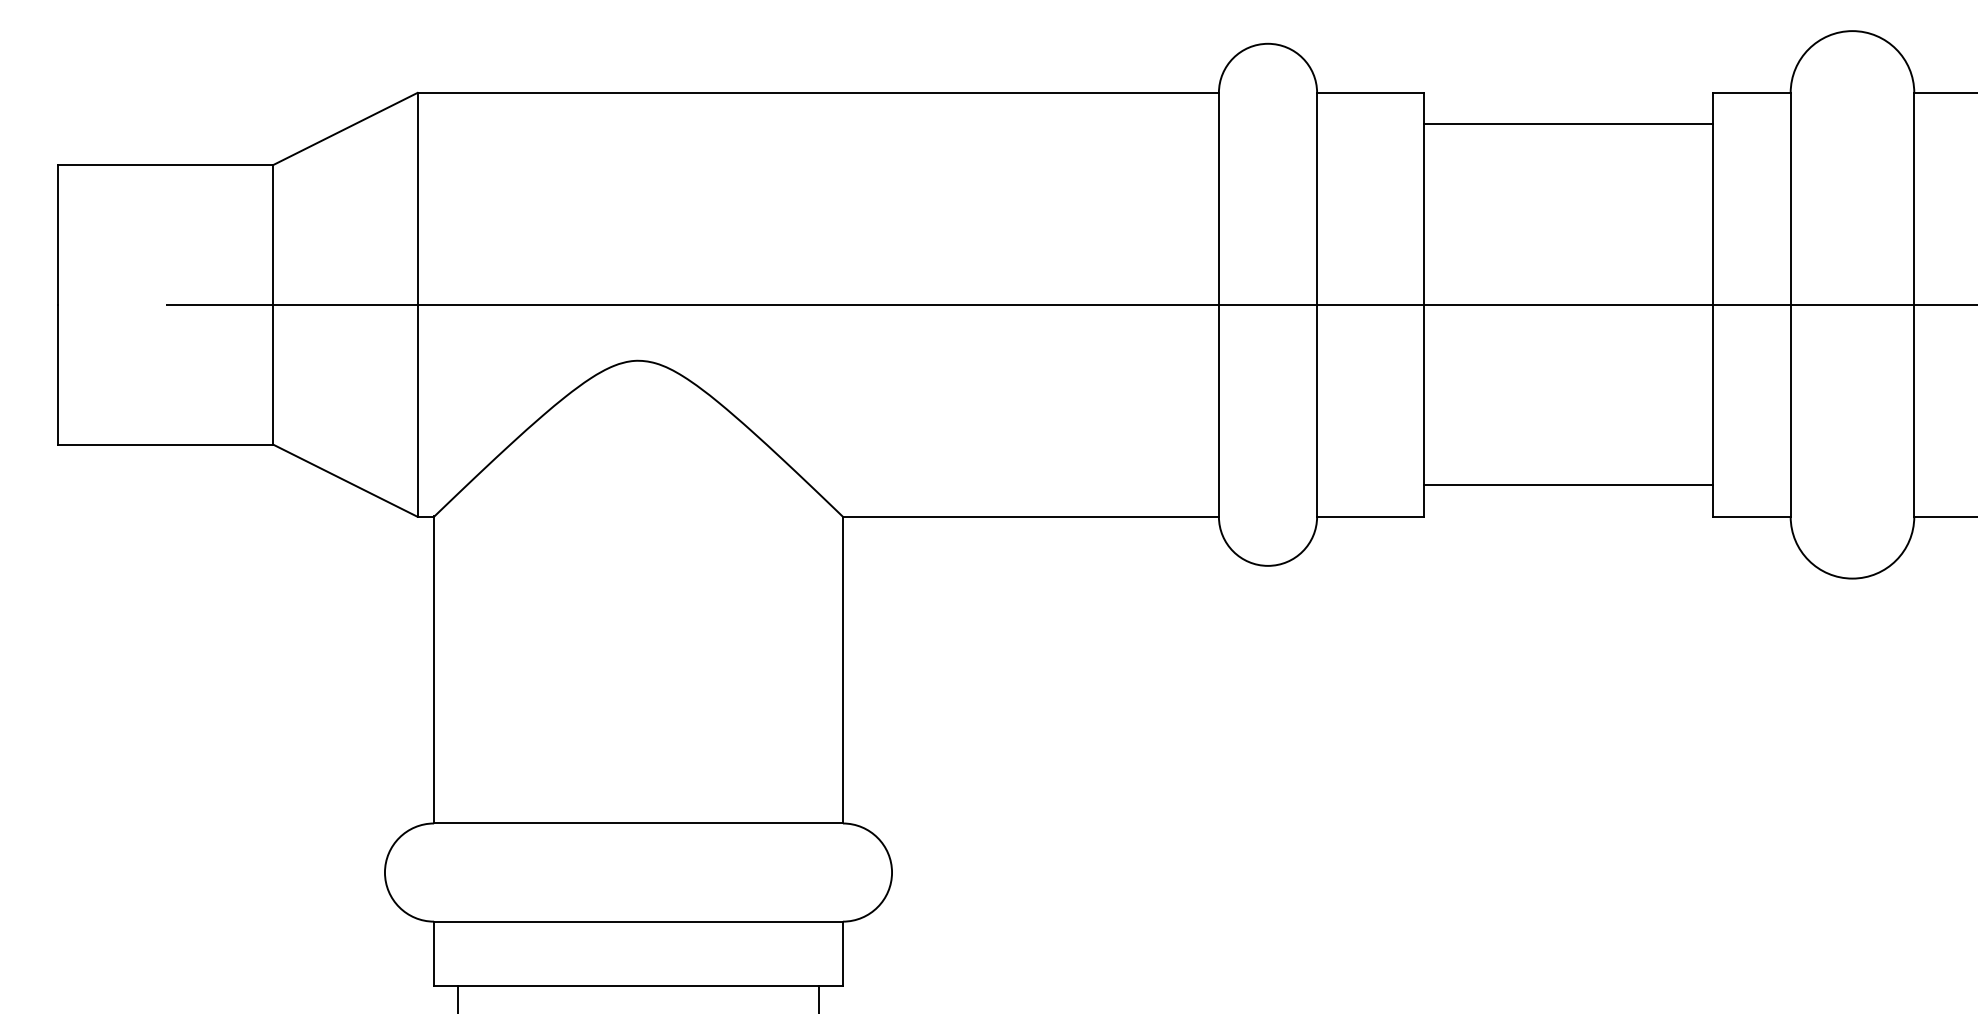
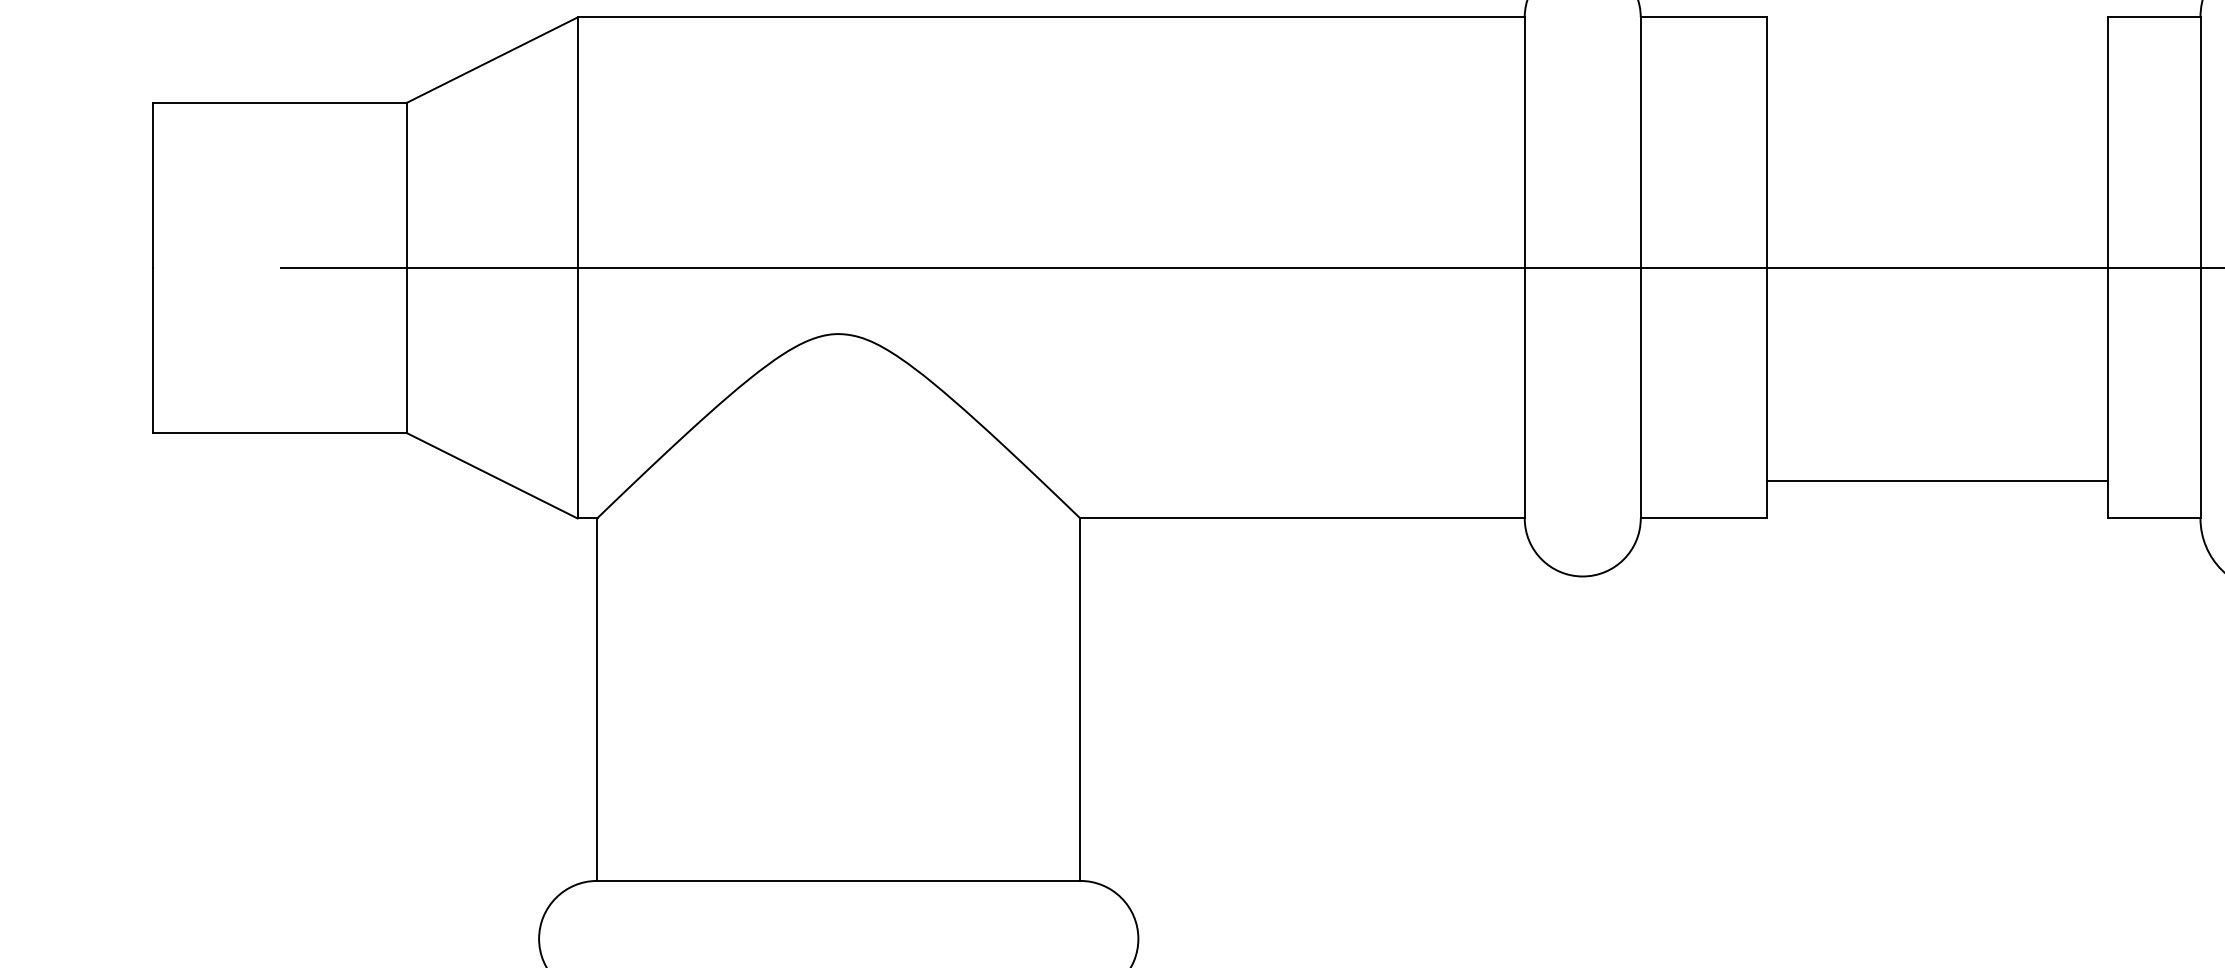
line: (1567, 124) -> (1936, 54), removed

